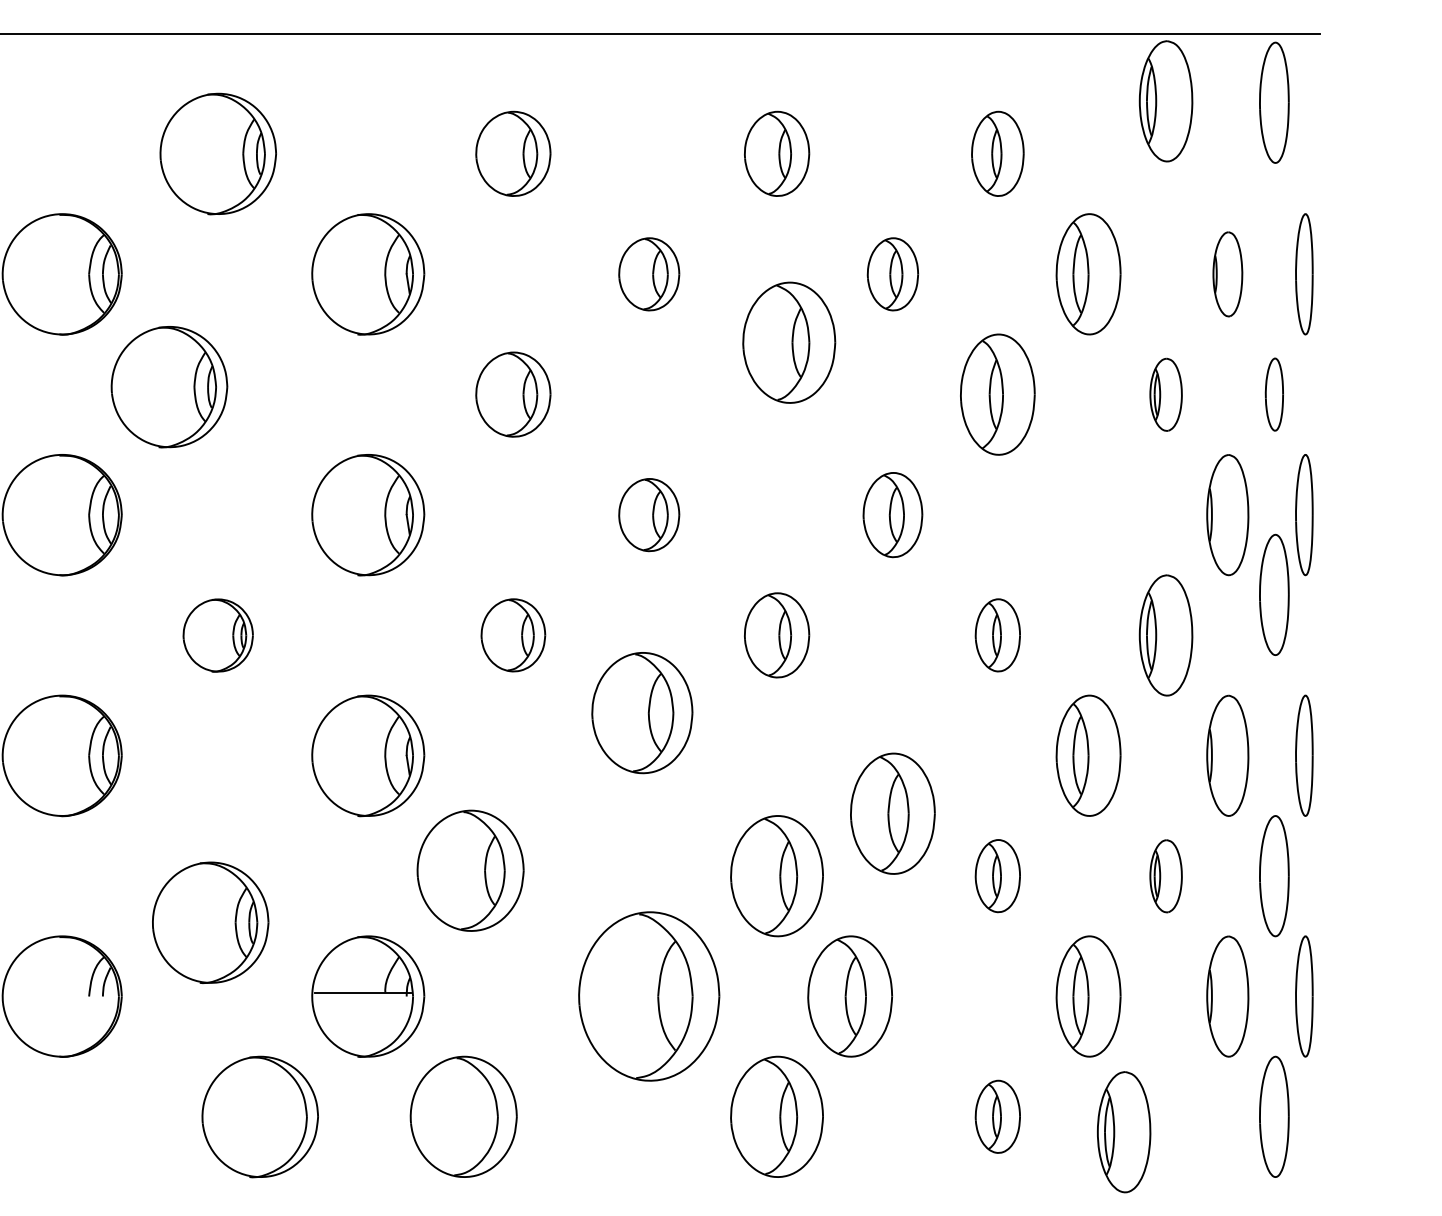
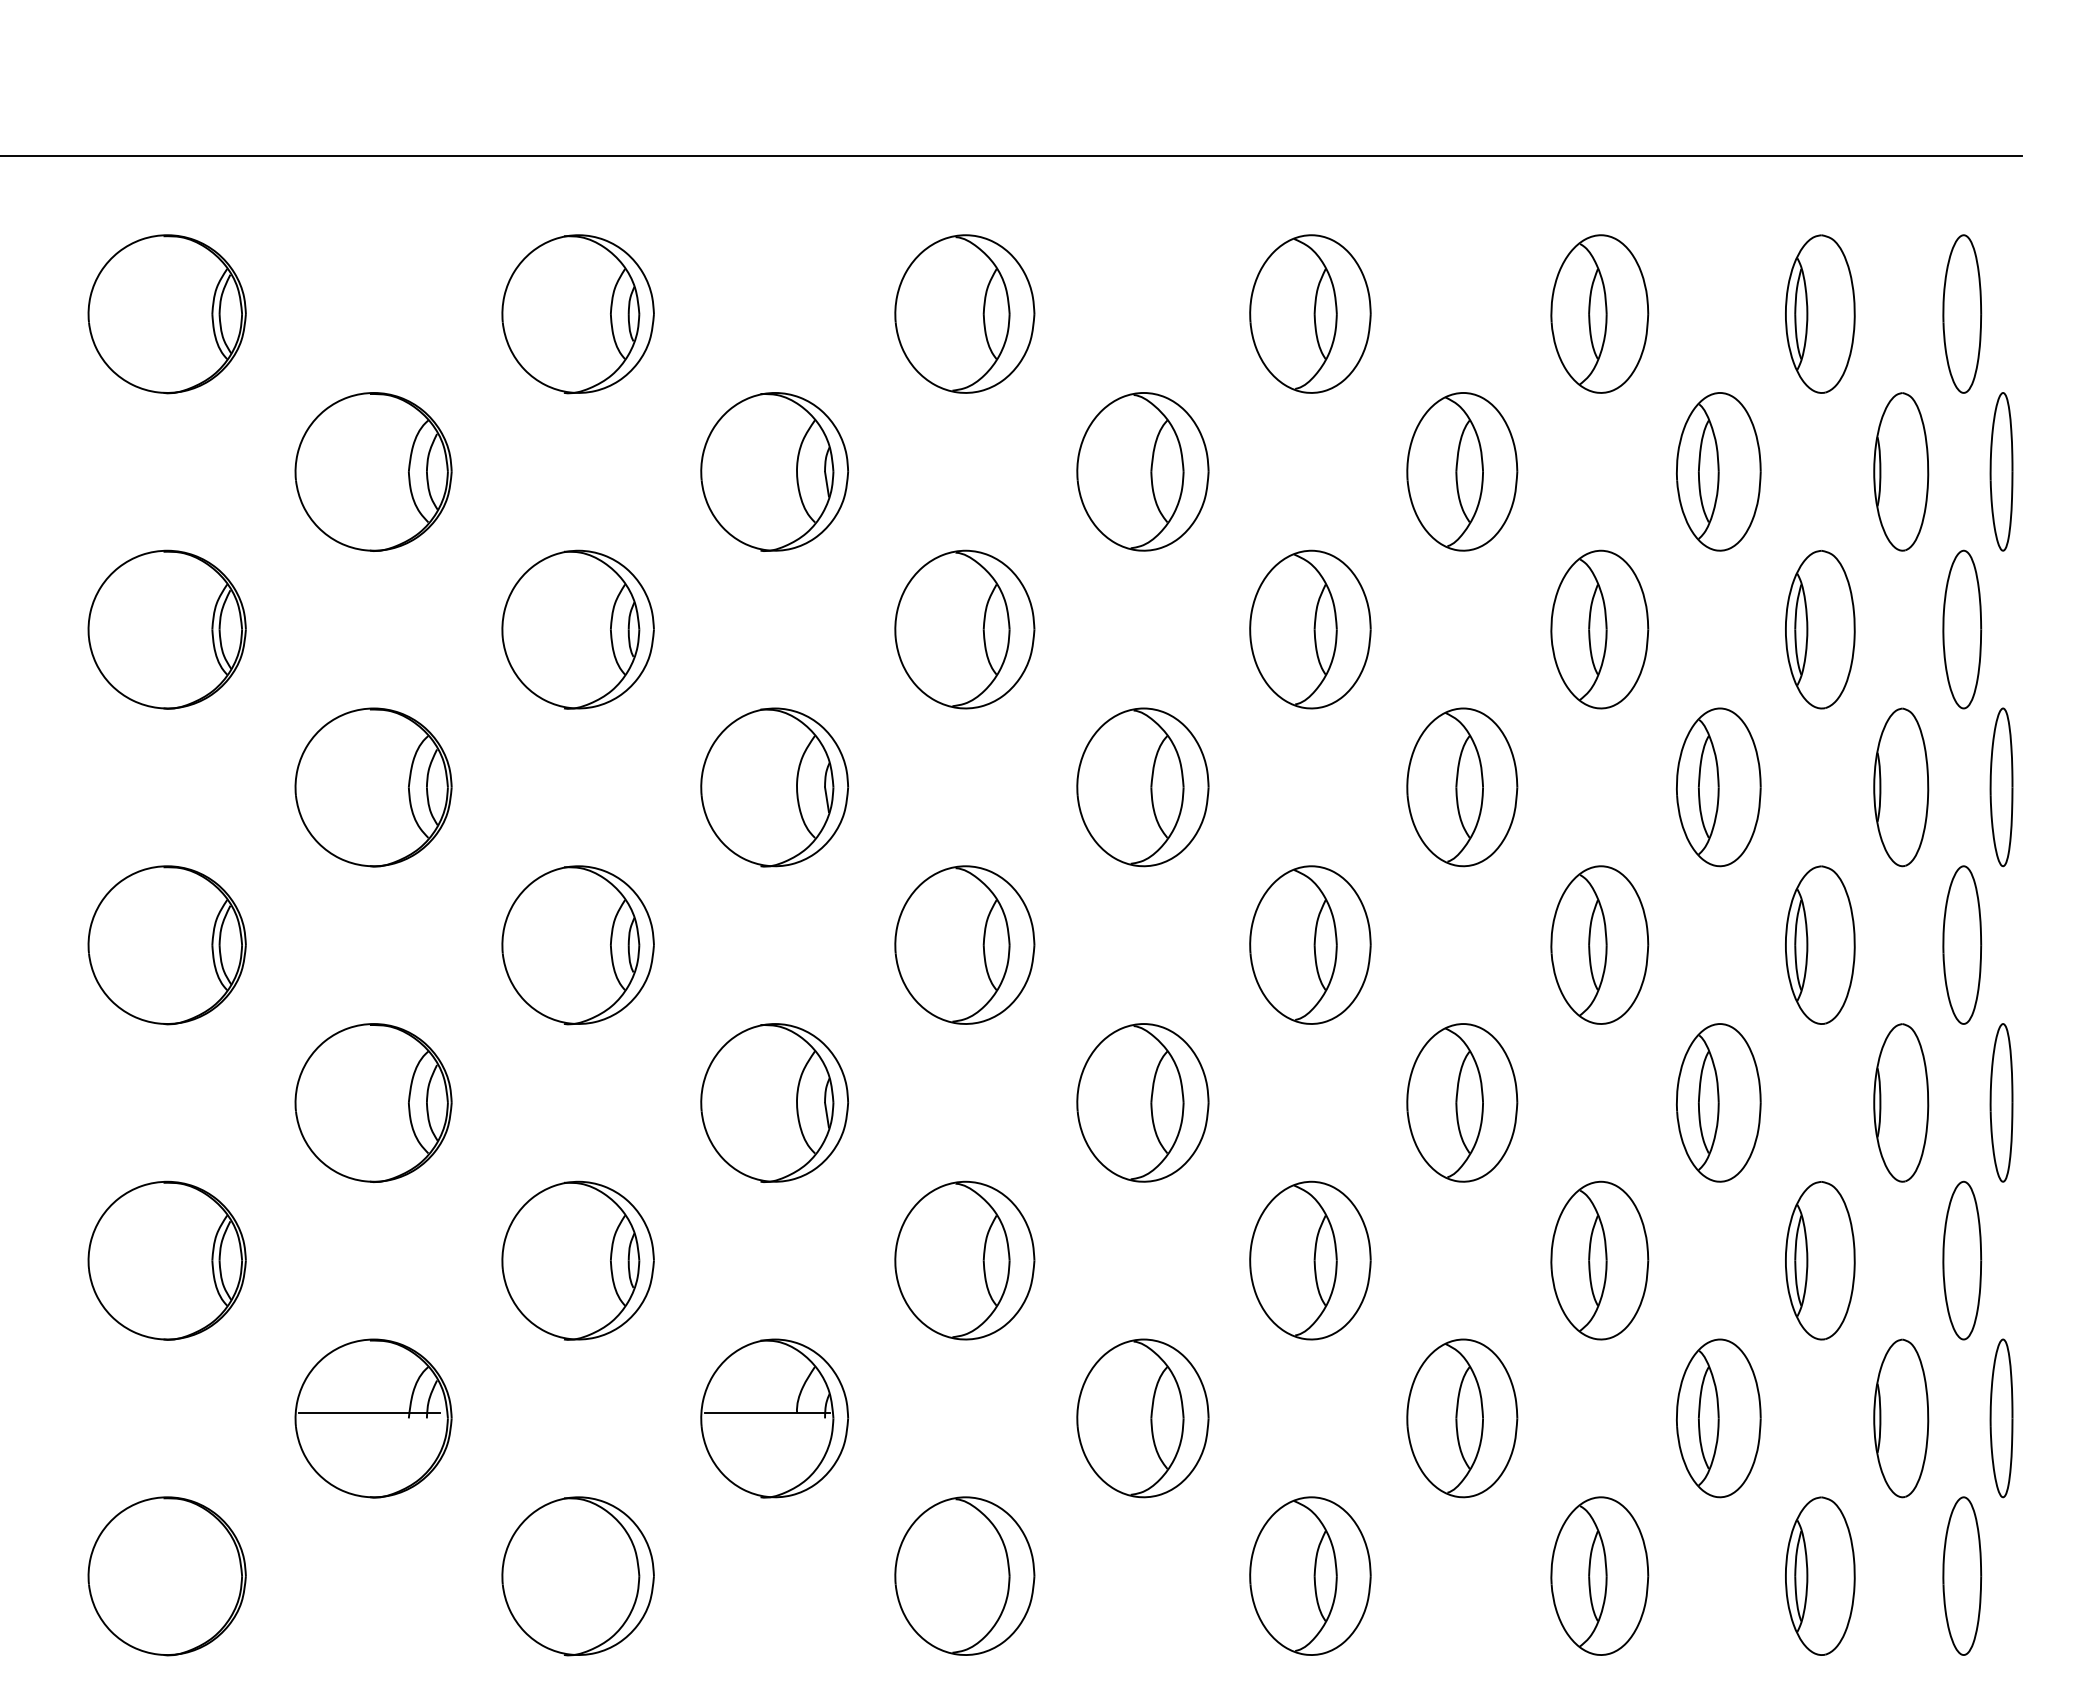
part: (1166, 100) -> (1820, 313), moved
part: (1274, 102) -> (1962, 313), moved
part: (513, 153) -> (964, 313), size x1.43
part: (777, 153) -> (1310, 313), size x1.43
part: (997, 153) -> (1599, 313), size x1.43
part: (648, 274) -> (1142, 471), size x1.67
part: (893, 274) -> (1462, 471), size x1.67
part: (1228, 274) -> (1901, 471), size x1.43
part: (789, 342) -> (1310, 629), moved
part: (168, 386) -> (577, 629), moved
part: (513, 394) -> (964, 629), size x1.43
part: (1166, 394) -> (1820, 629), size x1.67
part: (1274, 394) -> (1962, 629), size x1.67
part: (648, 515) -> (1142, 787), size x1.67
part: (893, 515) -> (1462, 787), size x1.43
part: (1088, 515) -> (1718, 787), added
part: (1274, 594) -> (1962, 944), moved
part: (513, 634) -> (964, 944), size x1.67
part: (777, 634) -> (1310, 944), size x1.43
part: (997, 634) -> (1599, 944), size x1.67
part: (217, 635) -> (577, 945), size x1.67
part: (642, 712) -> (1142, 1102), moved
part: (893, 813) -> (1462, 1102), moved
part: (470, 870) -> (964, 1260), moved
part: (997, 876) -> (1599, 1260), size x1.67
part: (1166, 876) -> (1820, 1260), size x1.67
part: (210, 922) -> (577, 1260), moved
line: (59, 992) -> (369, 1413), added
part: (648, 996) -> (1142, 1418), size x0.71
part: (850, 996) -> (1462, 1418), moved
part: (463, 1116) -> (964, 1575), moved
part: (997, 1116) -> (1599, 1575), size x1.67
part: (259, 1117) -> (577, 1576), moved
part: (1124, 1131) -> (1820, 1575), moved

